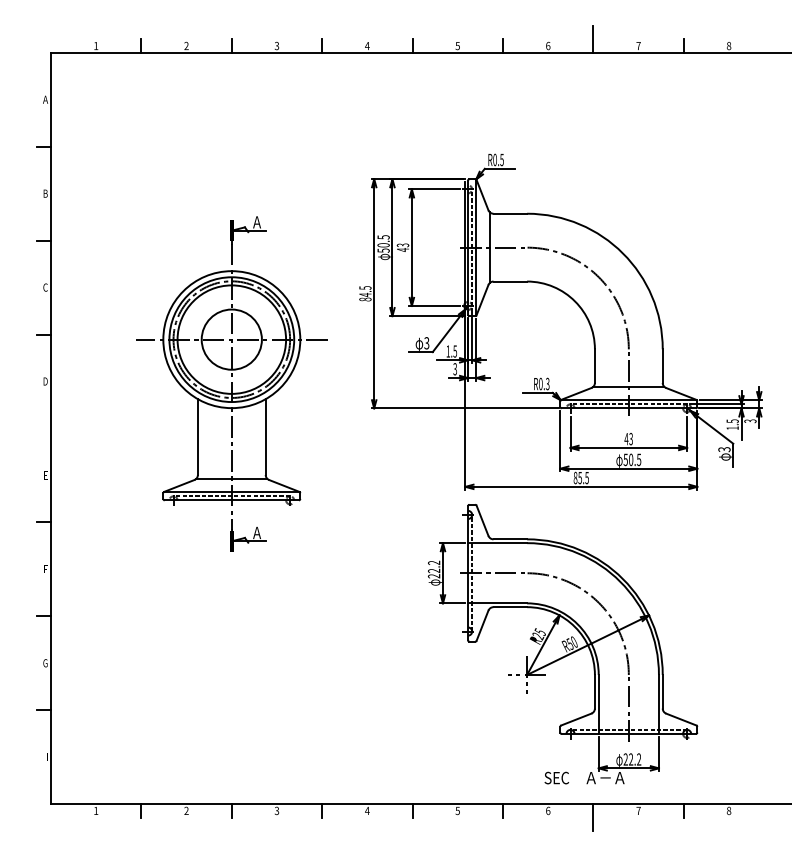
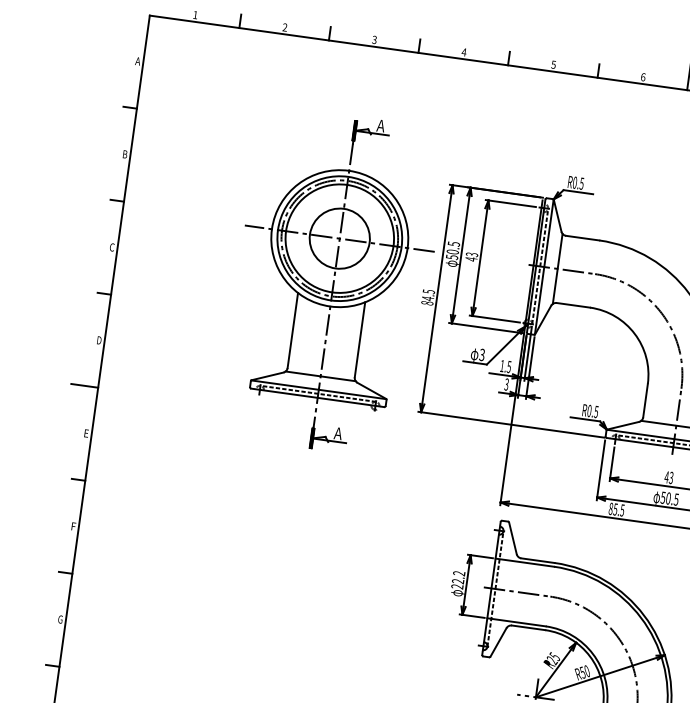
text: (547, 382) -> (596, 410), R0.3 -> R0.5
part: (231, 383) -> (333, 282), moved
line: (36, 428) -> (83, 385), added

